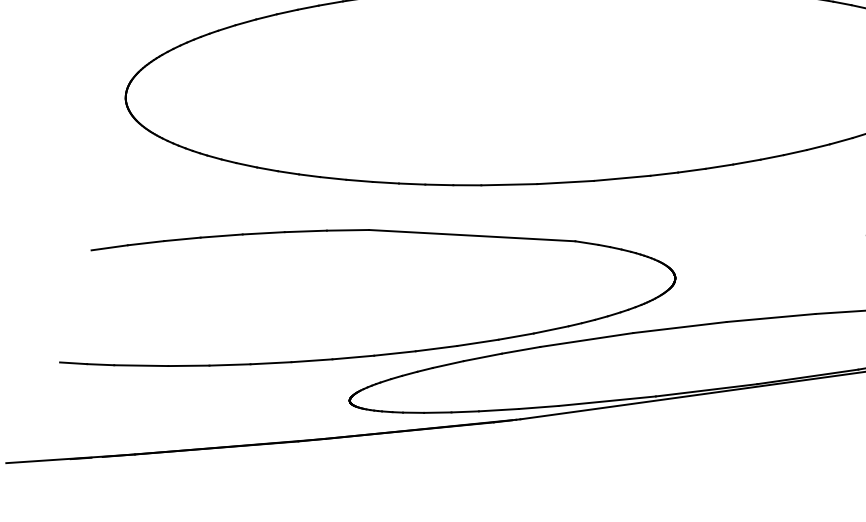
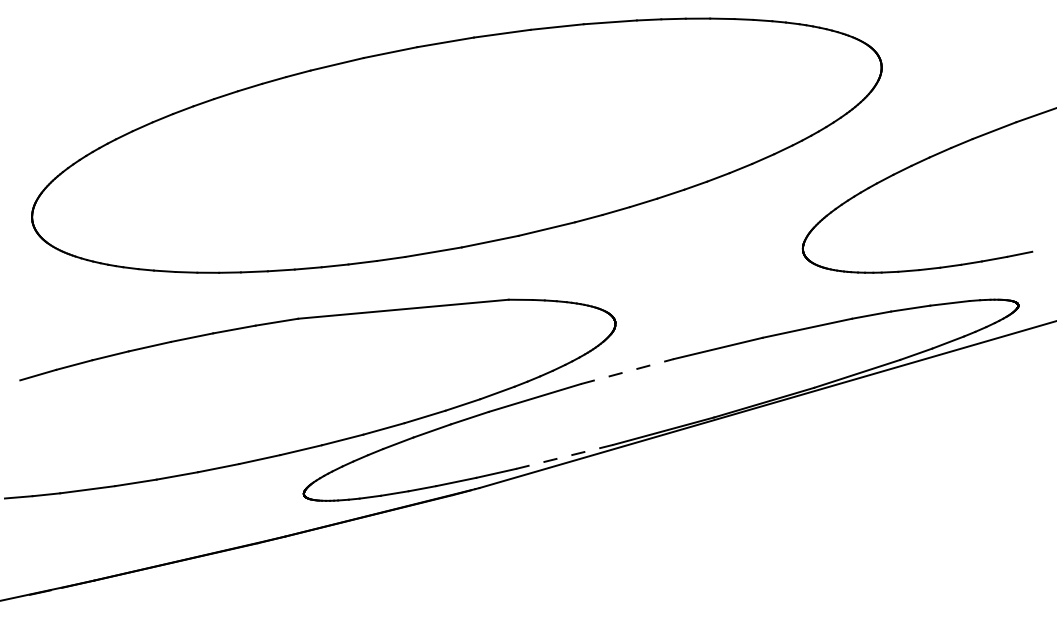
line: (680, 327) -> (627, 371), solid -> dashed
line: (607, 400) -> (564, 456), solid -> dashed

